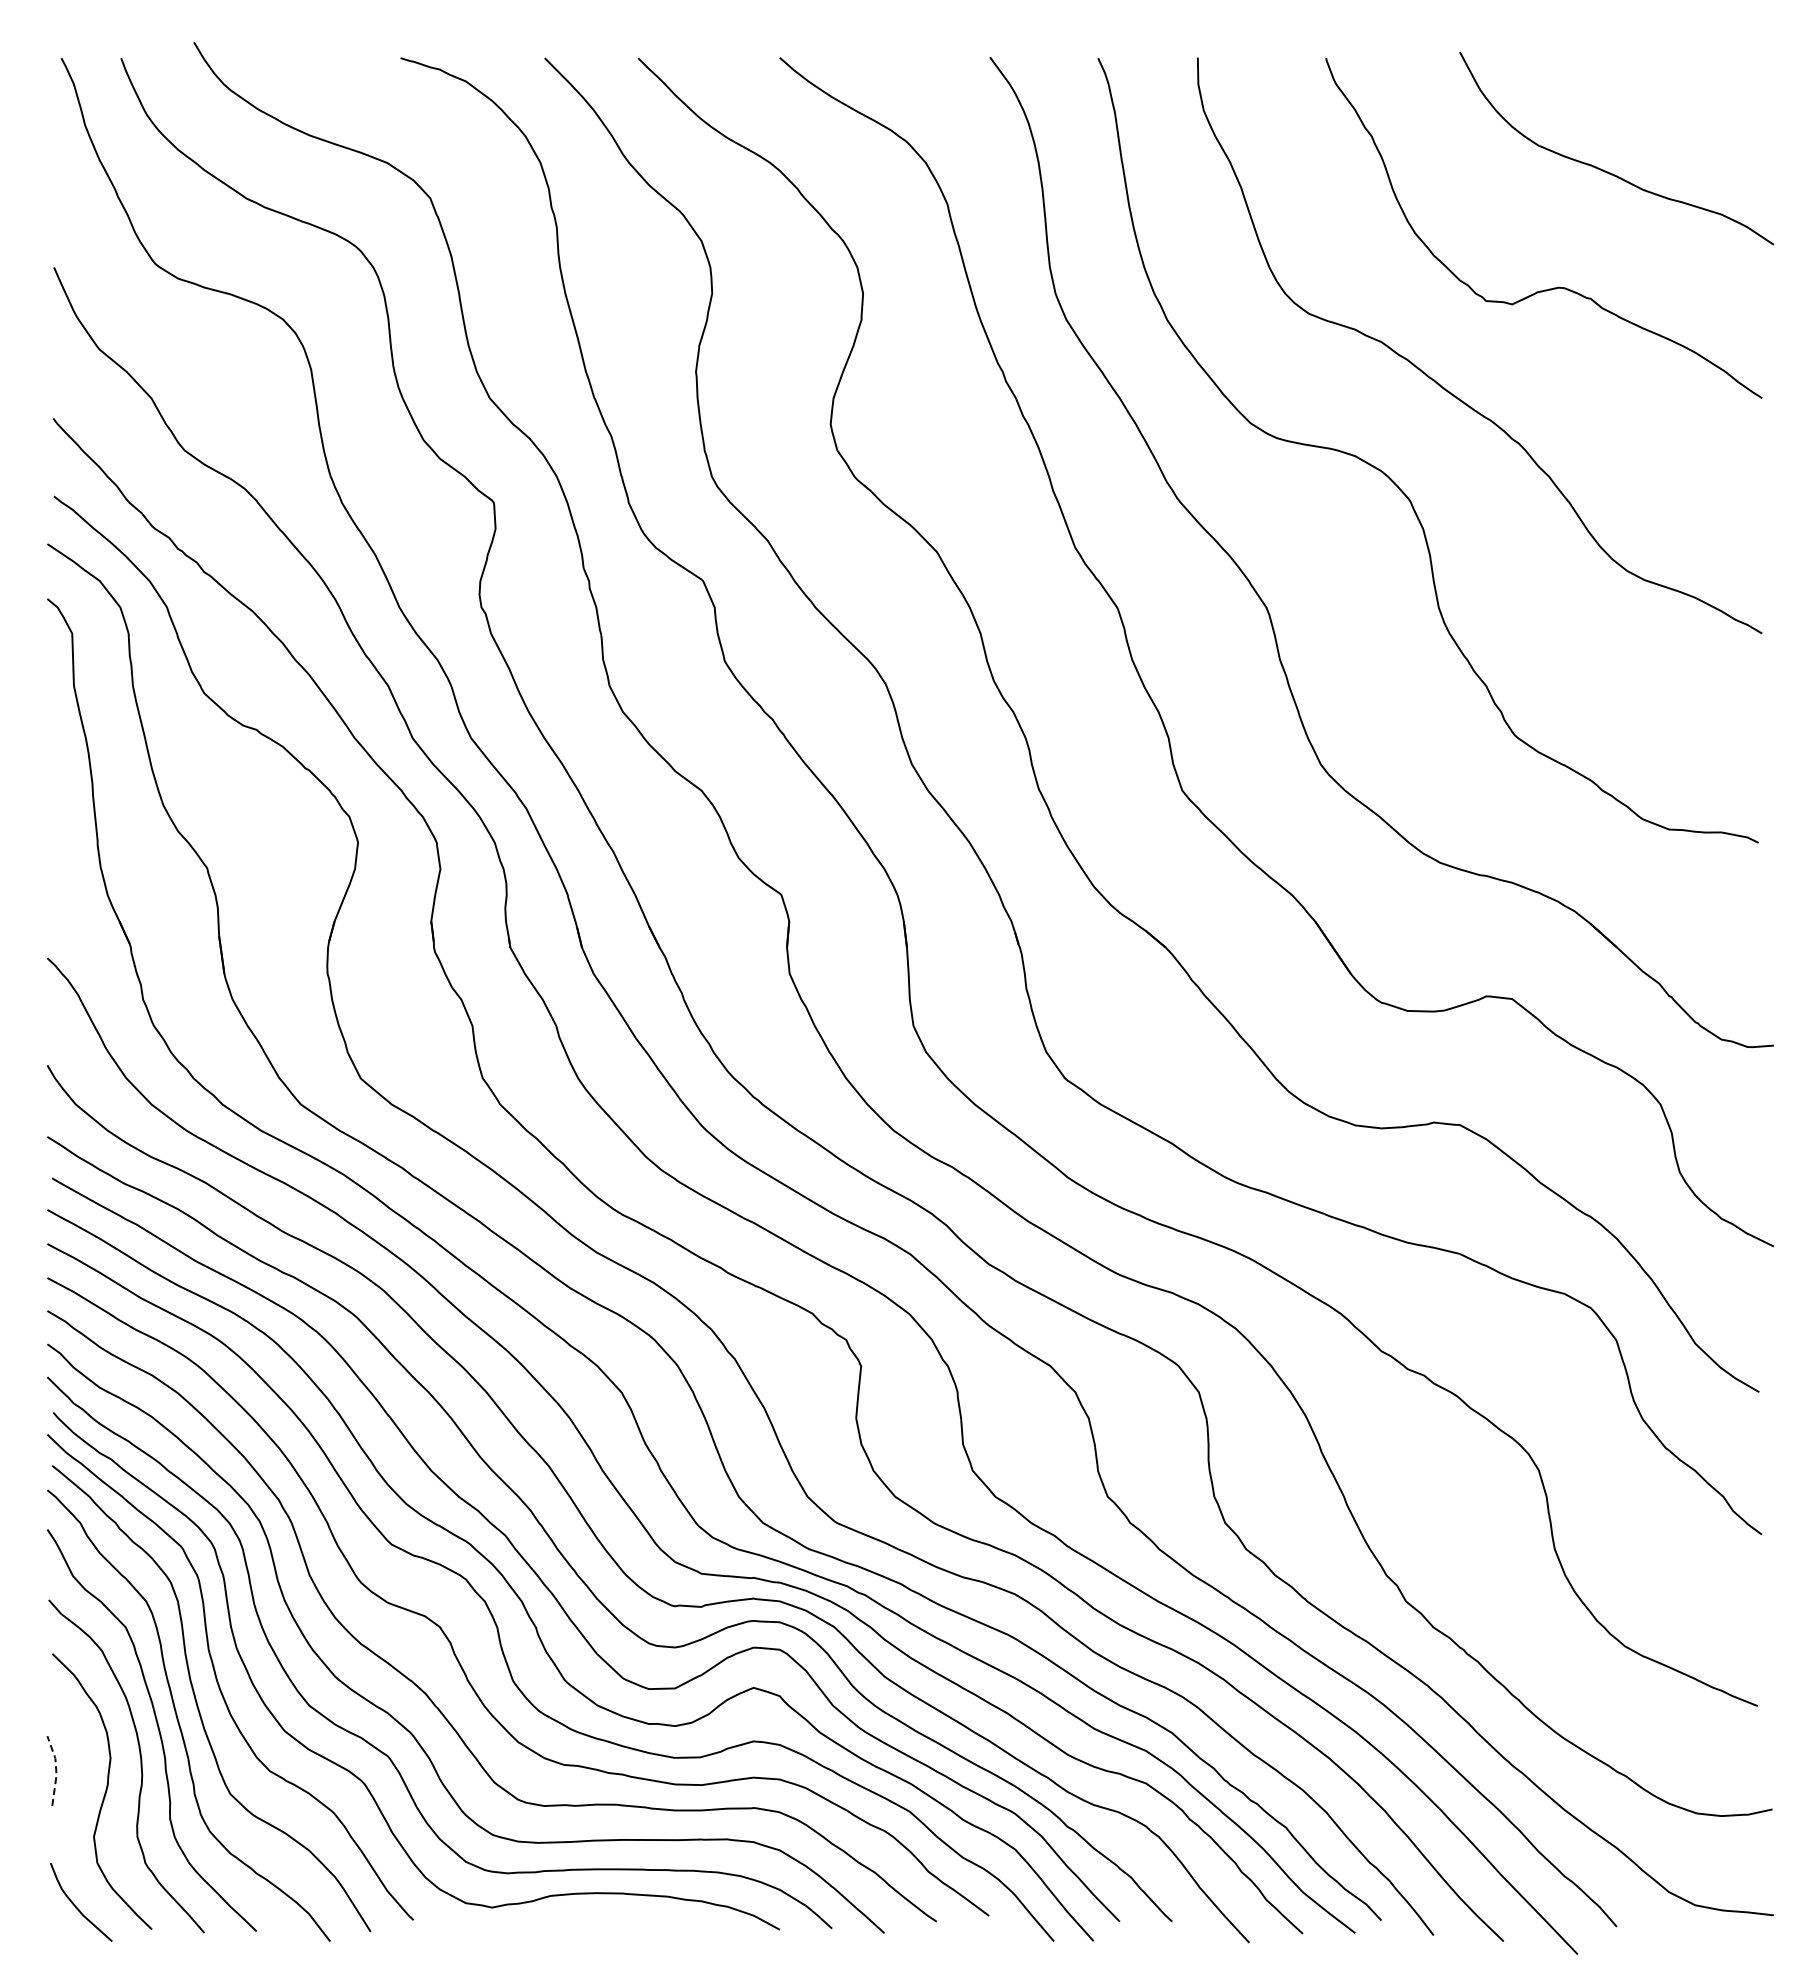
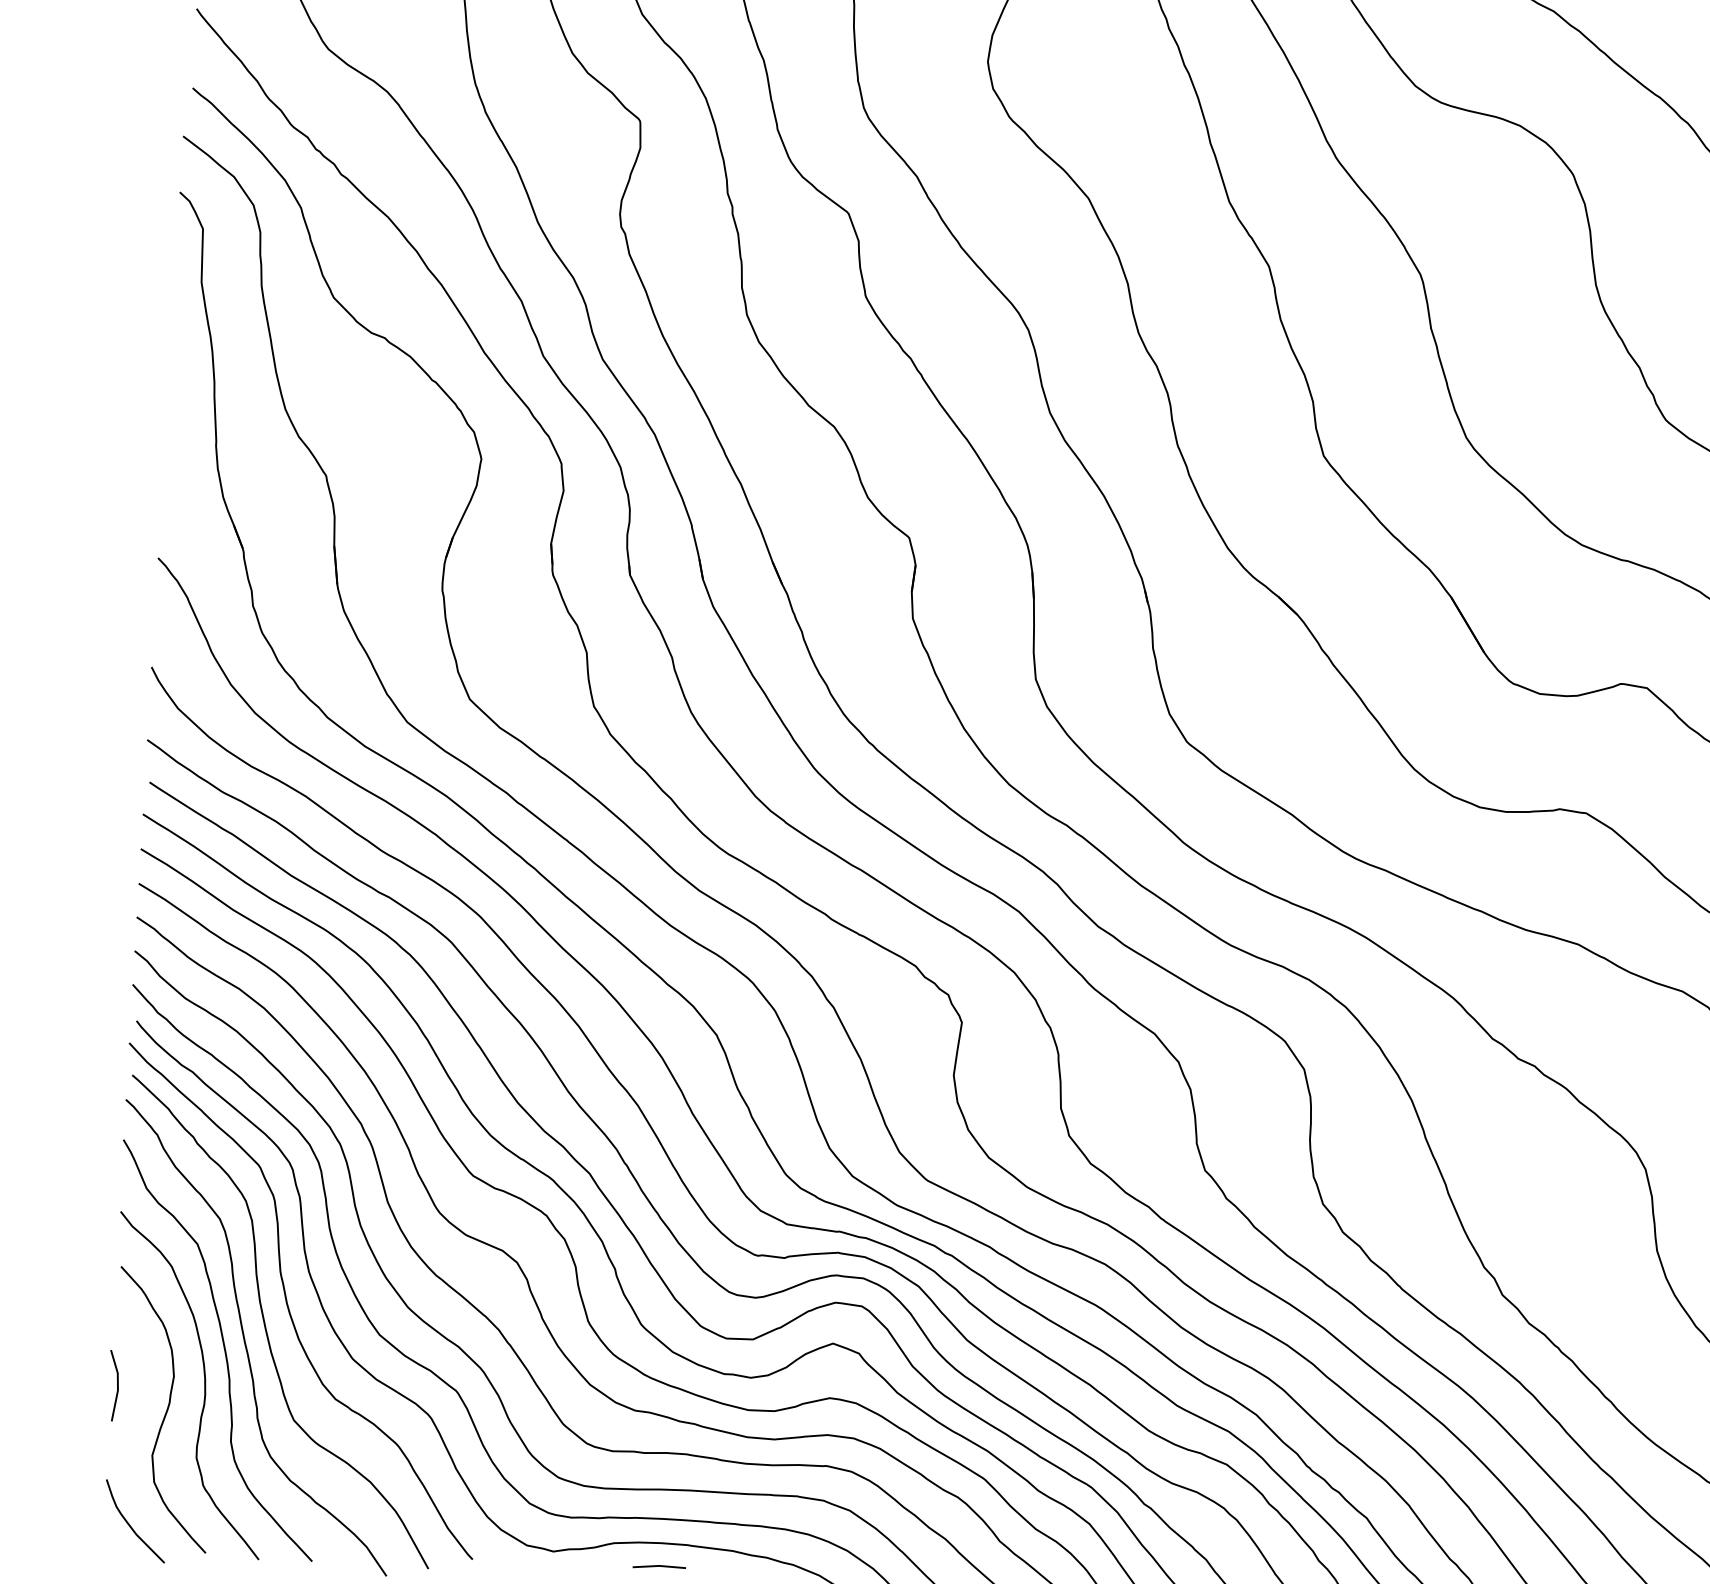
line: (56, 1769) -> (118, 1384), dashed -> solid
line: (596, 1916) -> (659, 1566), added

